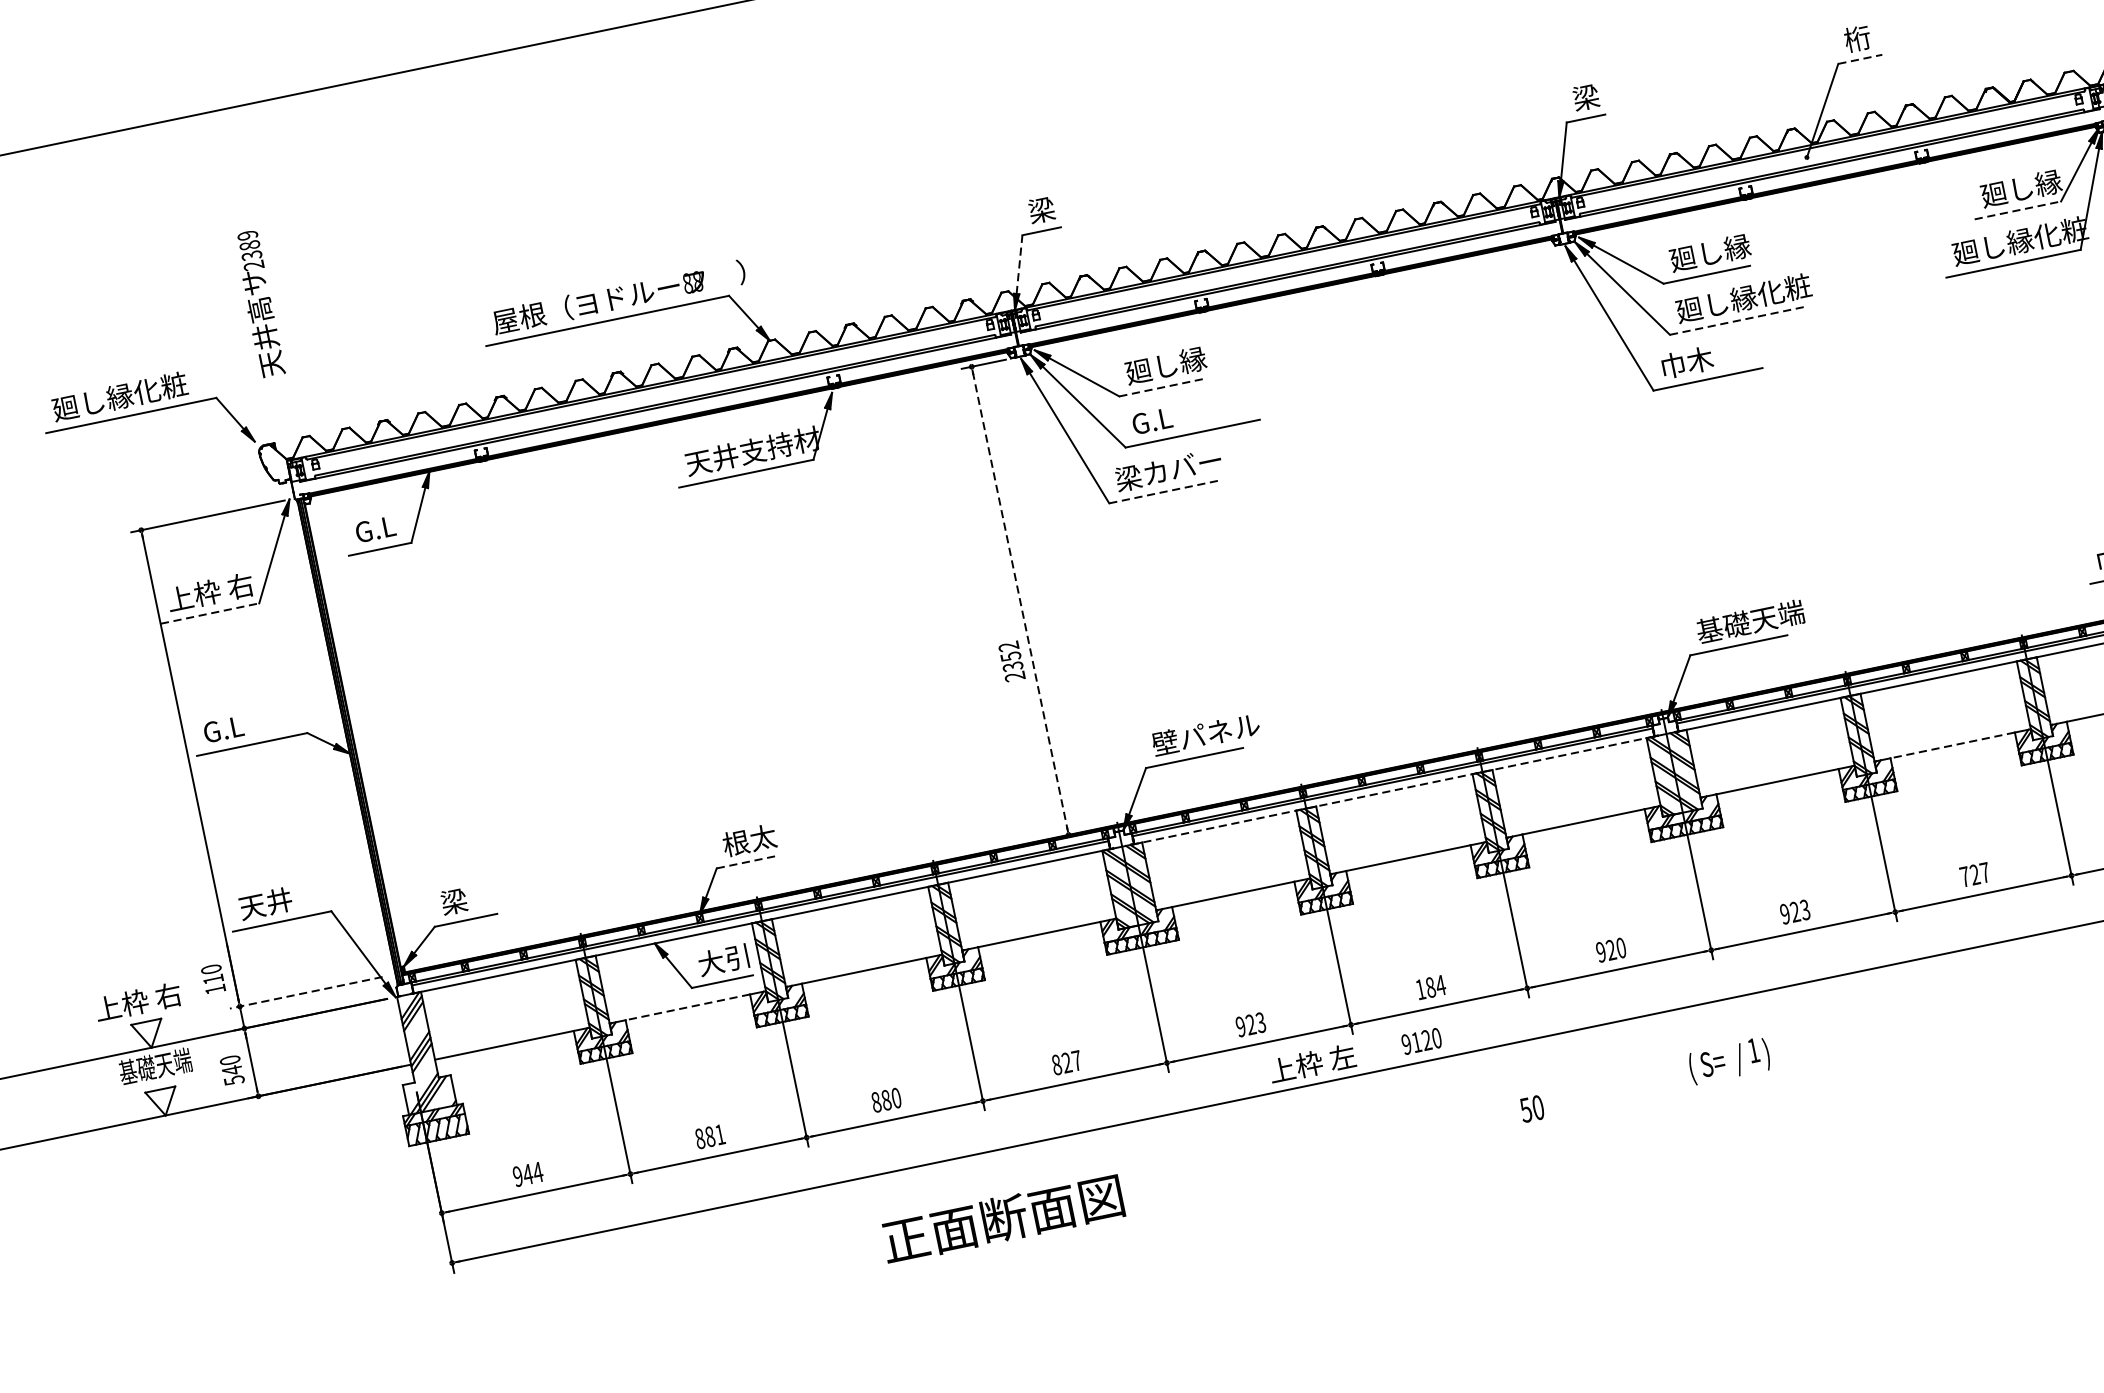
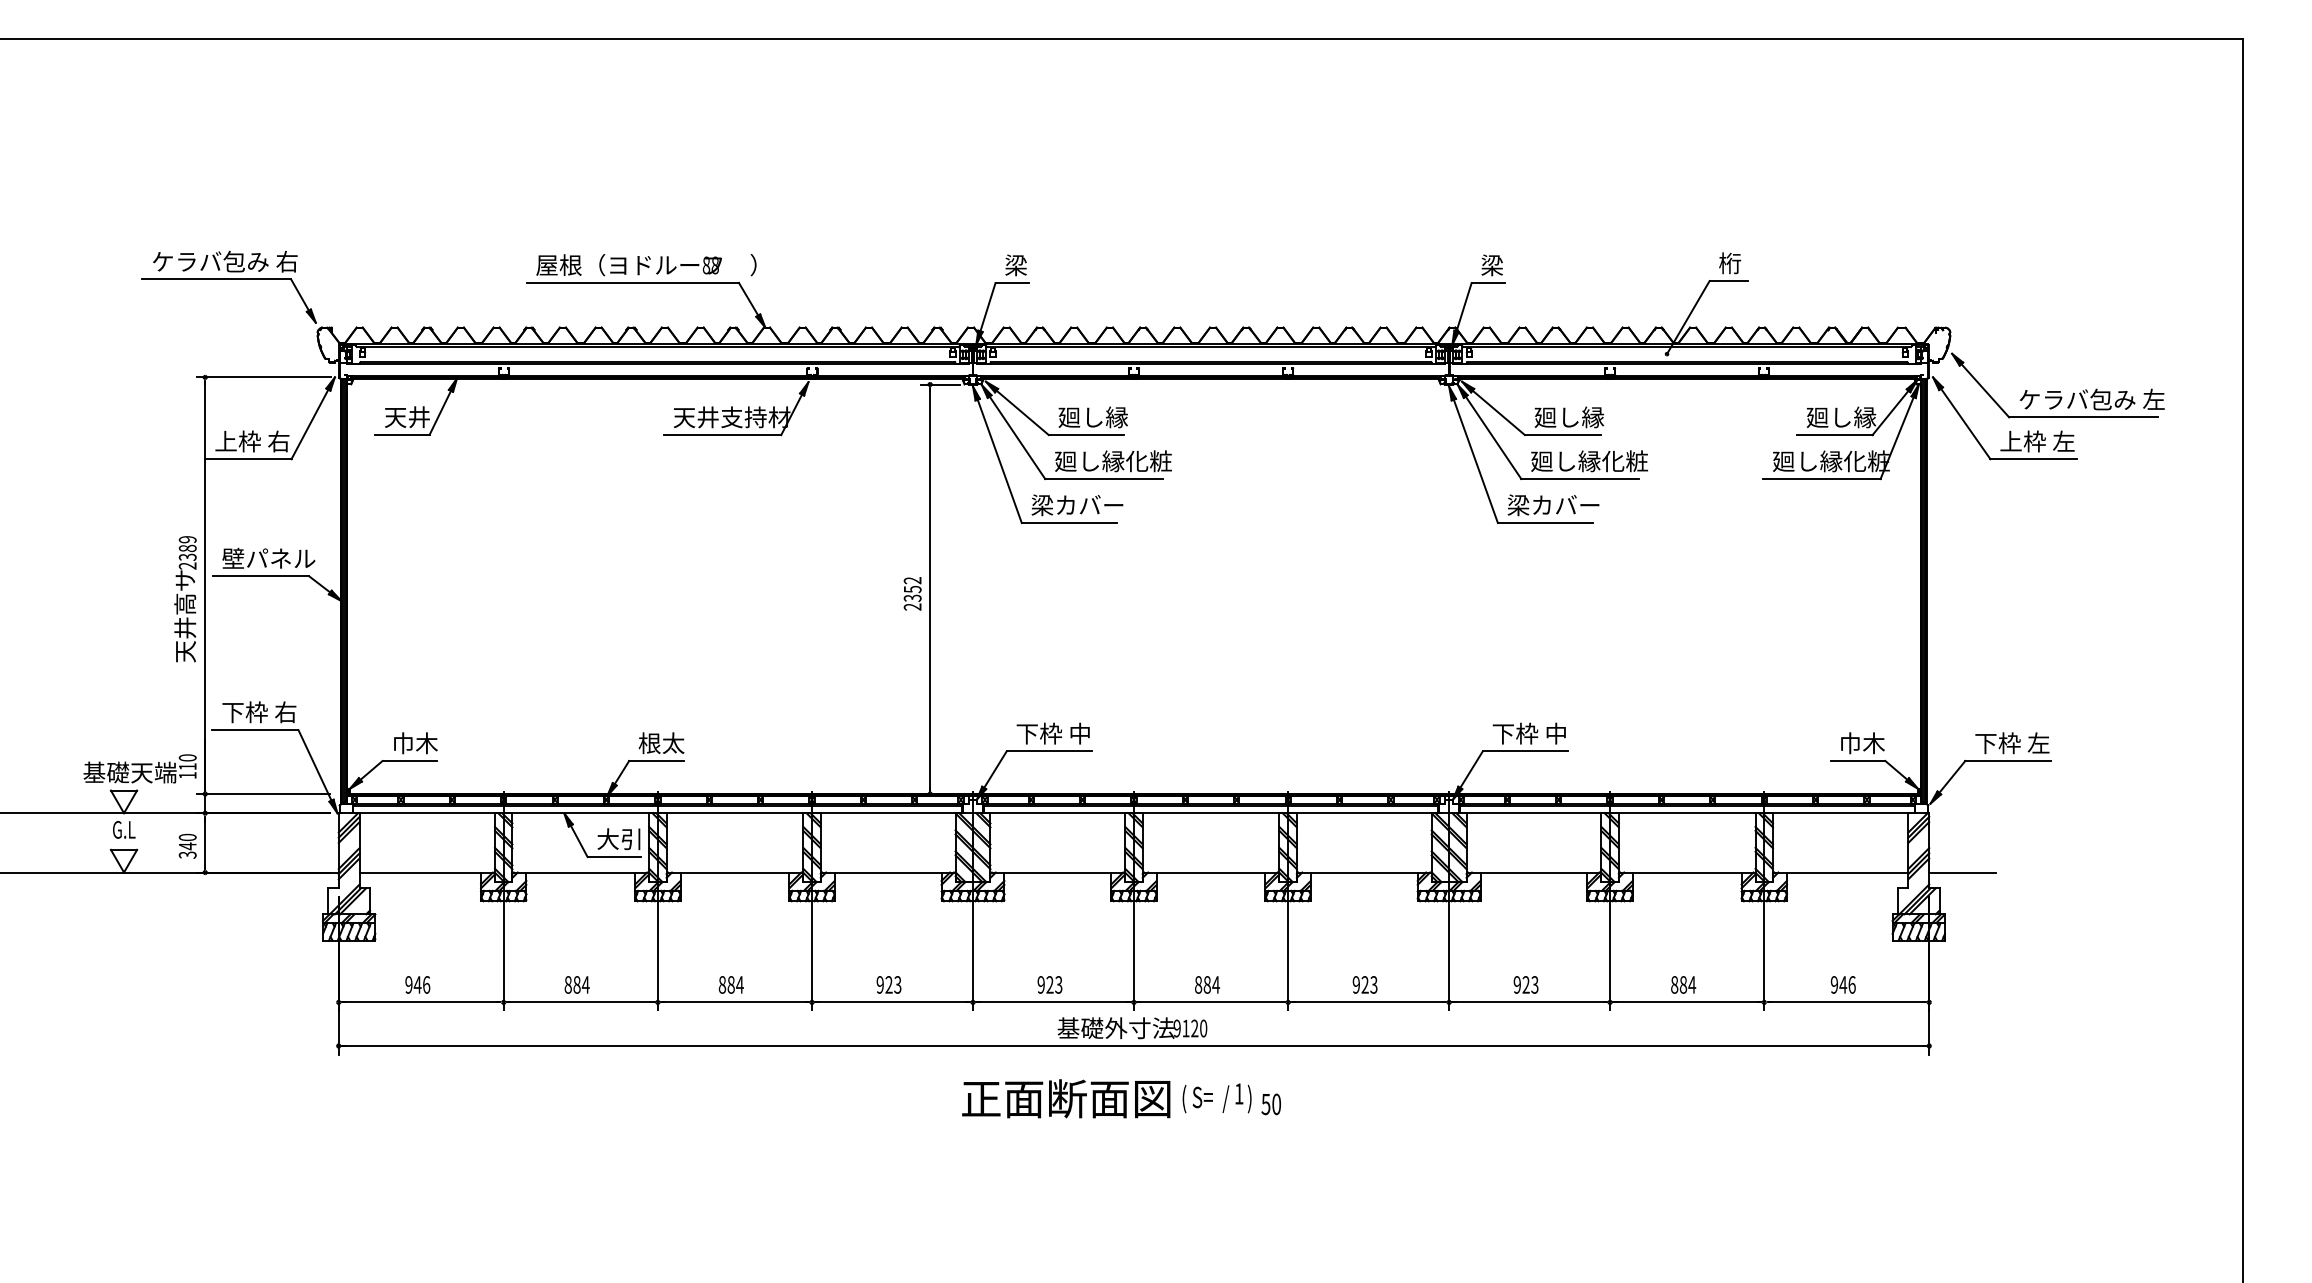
line: (1861, 59) -> (1729, 281), dashed -> solid
line: (2017, 210) -> (1834, 435), dashed -> solid
line: (1019, 263) -> (988, 306), dashed -> solid
text: (259, 304) -> (185, 599), moved
line: (1737, 321) -> (1580, 479), dashed -> solid
text: (1712, 357) -> (1553, 505), 巾木 -> 梁カバー
line: (1162, 388) -> (1086, 435), dashed -> solid
text: (135, 393) -> (224, 261), 廻し縁化粧 -> ケラバ包み 右
text: (1199, 411) -> (1113, 461), G.L -> 廻し縁化粧
line: (1163, 492) -> (1069, 523), dashed -> solid
text: (381, 528) -> (407, 417), G.L -> 天井
line: (1020, 600) -> (930, 589), dashed -> solid
line: (210, 613) -> (248, 459), dashed -> solid
text: (1749, 621) -> (1538, 733), 基礎天端 -> 下枠 中
text: (1011, 661) -> (912, 593), moved
text: (256, 721) -> (268, 557), G.L -> 壁パネル
text: (1205, 734) -> (1062, 733), 壁パネル -> 下枠 中
line: (1951, 745) -> (1686, 872), dashed -> solid
line: (1393, 790) -> (1210, 813), dashed -> solid
line: (749, 862) -> (657, 761), dashed -> solid
text: (1975, 874) -> (1683, 984), 727 -> 884
text: (467, 899) -> (414, 743), 梁 -> 巾木
text: (282, 900) -> (259, 712), 天井 -> 下枠 右
text: (1620, 947) -> (1373, 984), 920 -> 923
text: (1420, 989) -> (1198, 984), 184 -> 884
line: (306, 993) -> (263, 794), dashed -> solid
text: (148, 999) -> (129, 772), 上枠 右 -> 基礎天端
line: (687, 1007) -> (580, 872), dashed -> solid
text: (1336, 1059) -> (1115, 1028), 上枠 左 -> 基礎外寸法
text: (1728, 1061) -> (1216, 1098), moved
text: (1066, 1062) -> (888, 984), 827 -> 923
text: (156, 1066) -> (124, 829), 基礎天端 -> G.L
text: (233, 1079) -> (187, 854), 540 -> 340
text: (895, 1097) -> (739, 984), 880 -> 884
text: (719, 1134) -> (585, 984), 881 -> 884
text: (537, 1171) -> (426, 984), 944 -> 946
text: (1003, 1218) -> (1066, 1098), moved

